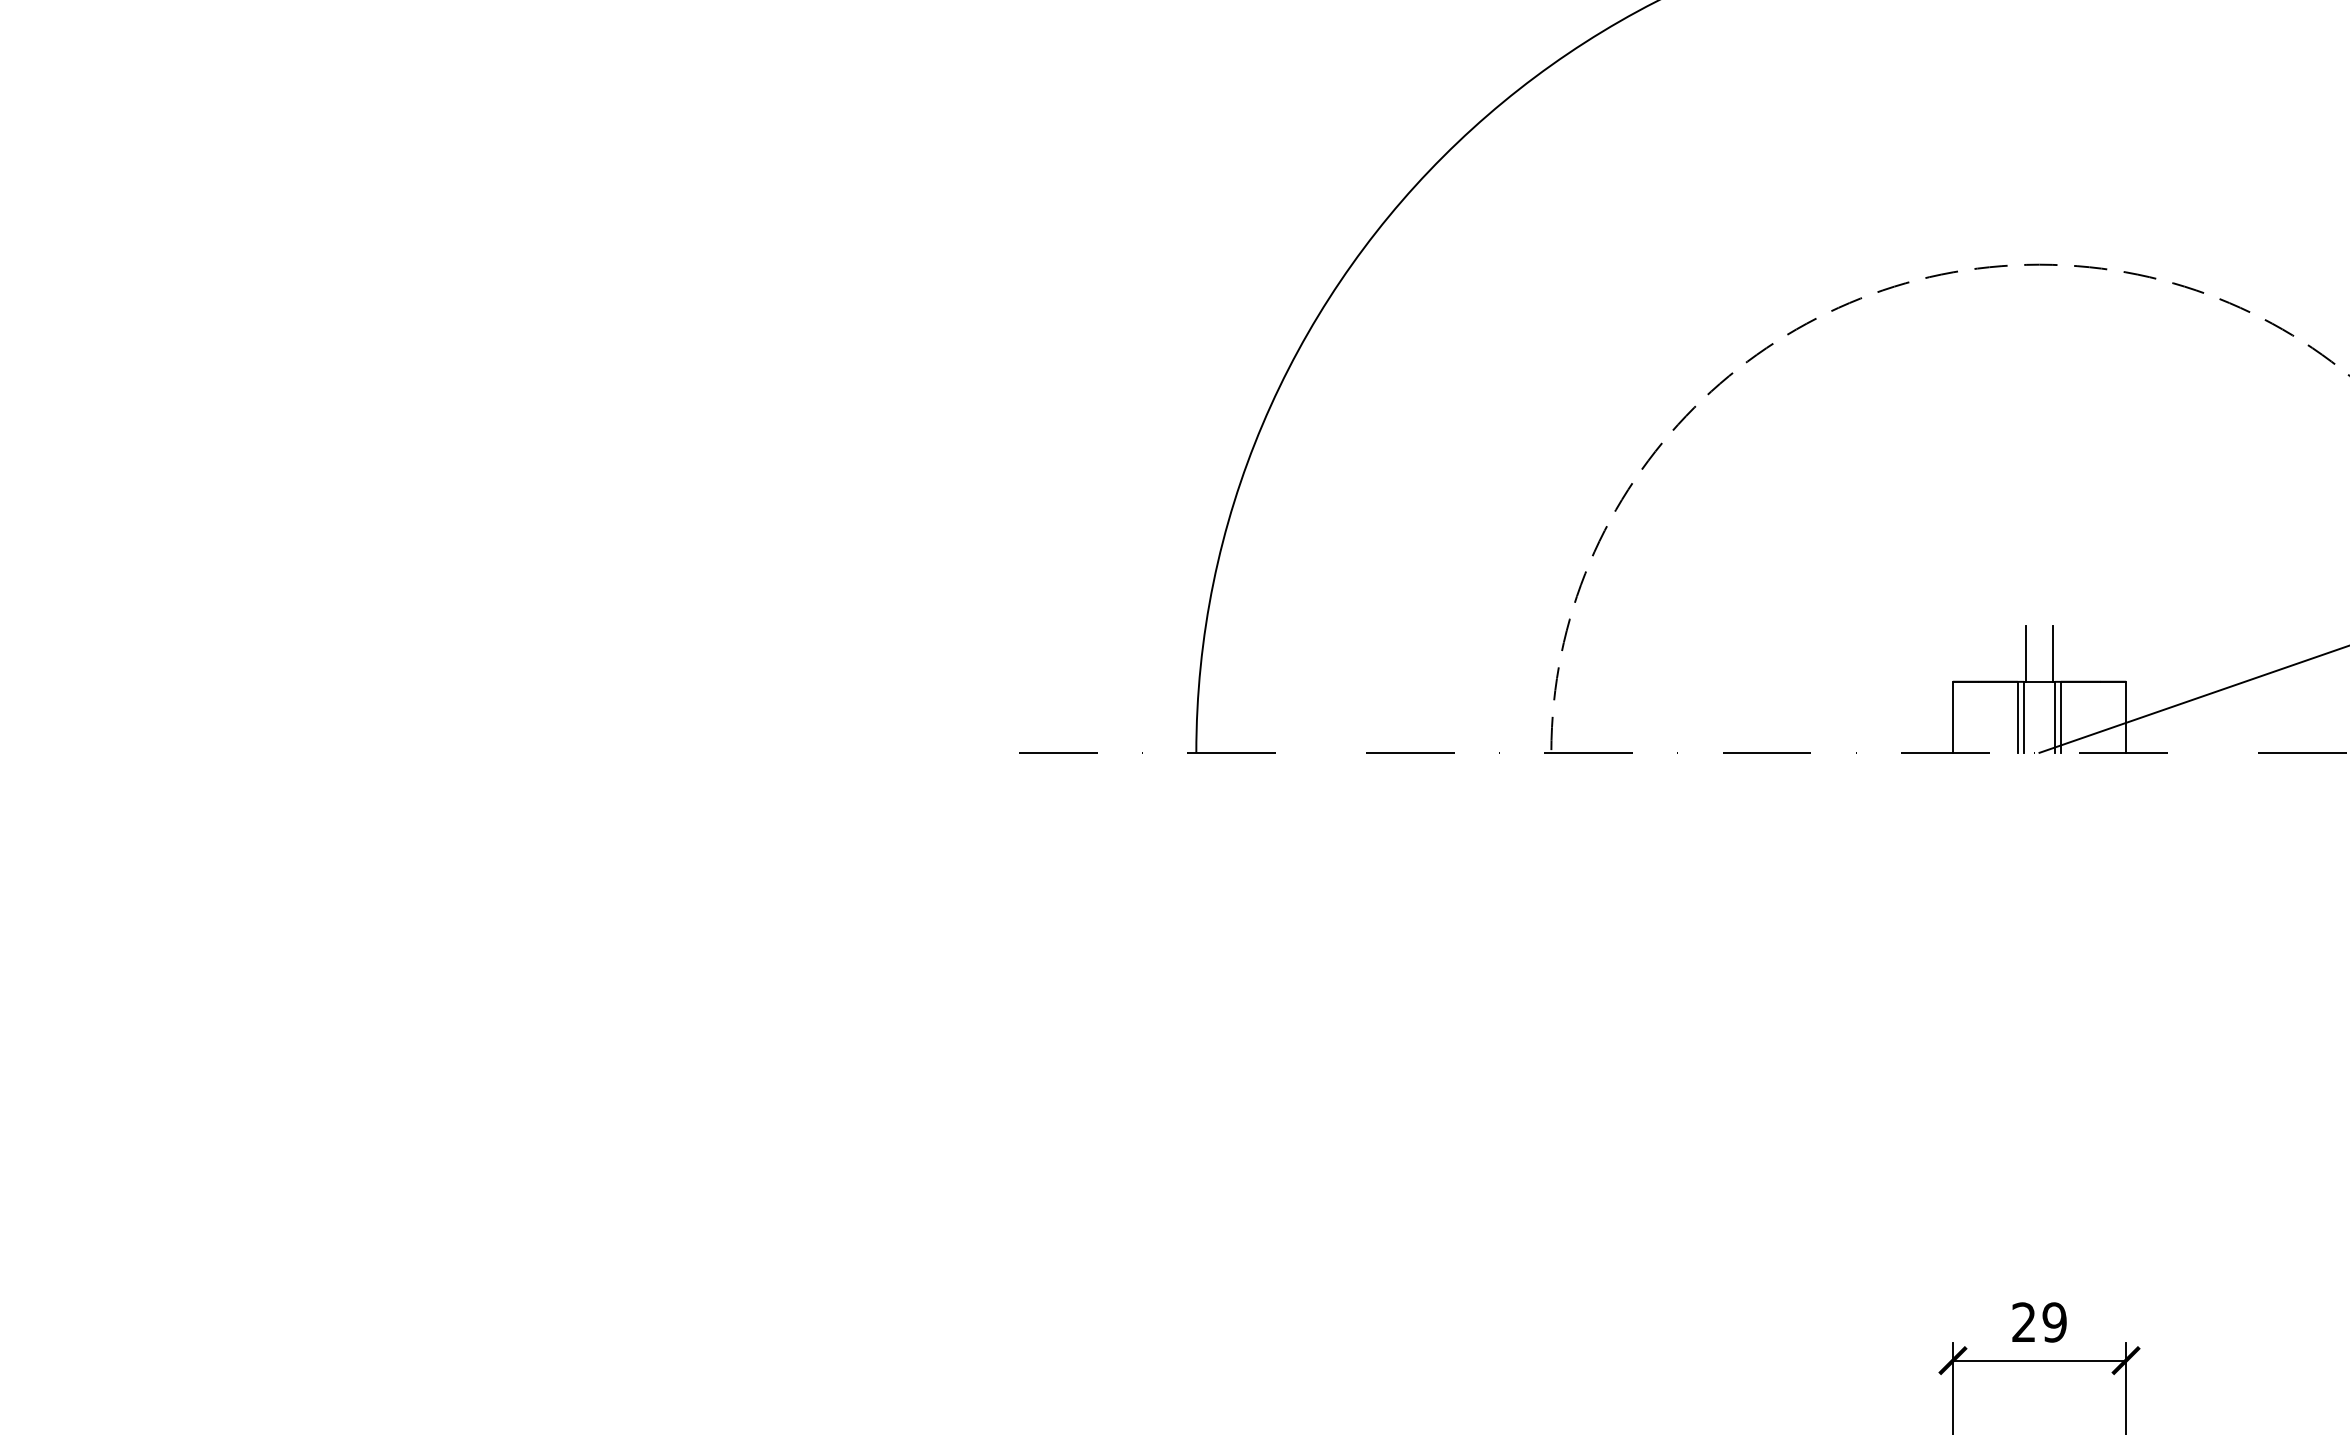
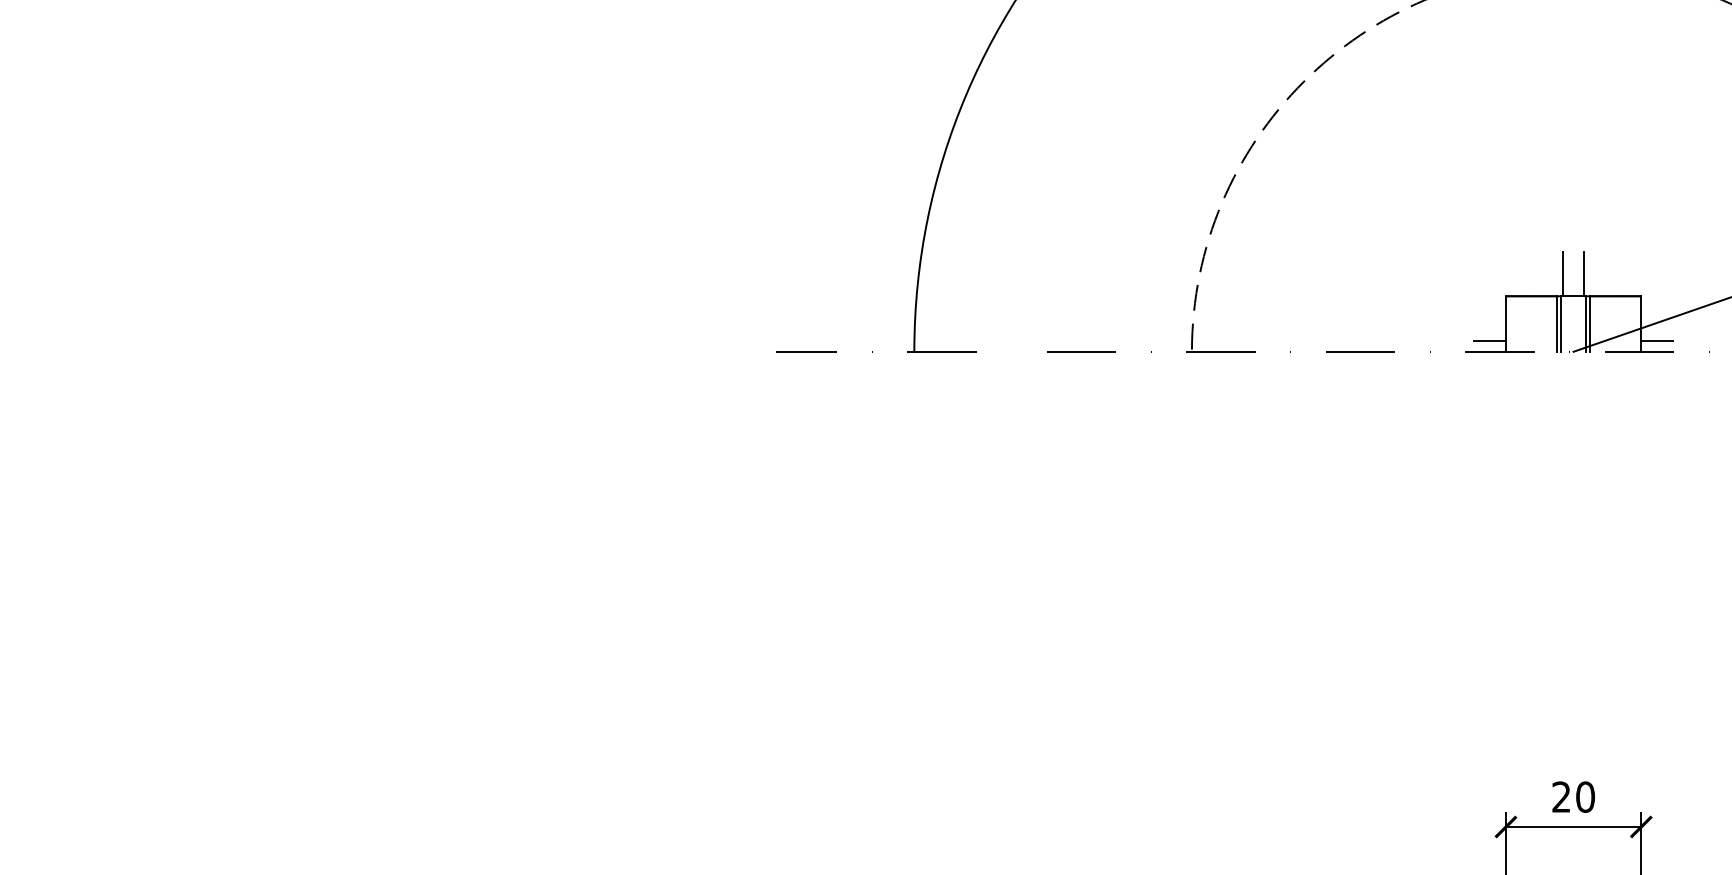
line: (1931, 739) -> (1489, 341), added
line: (2146, 739) -> (1657, 341), added
text: (2054, 1322) -> (1585, 797), 29 -> 20

